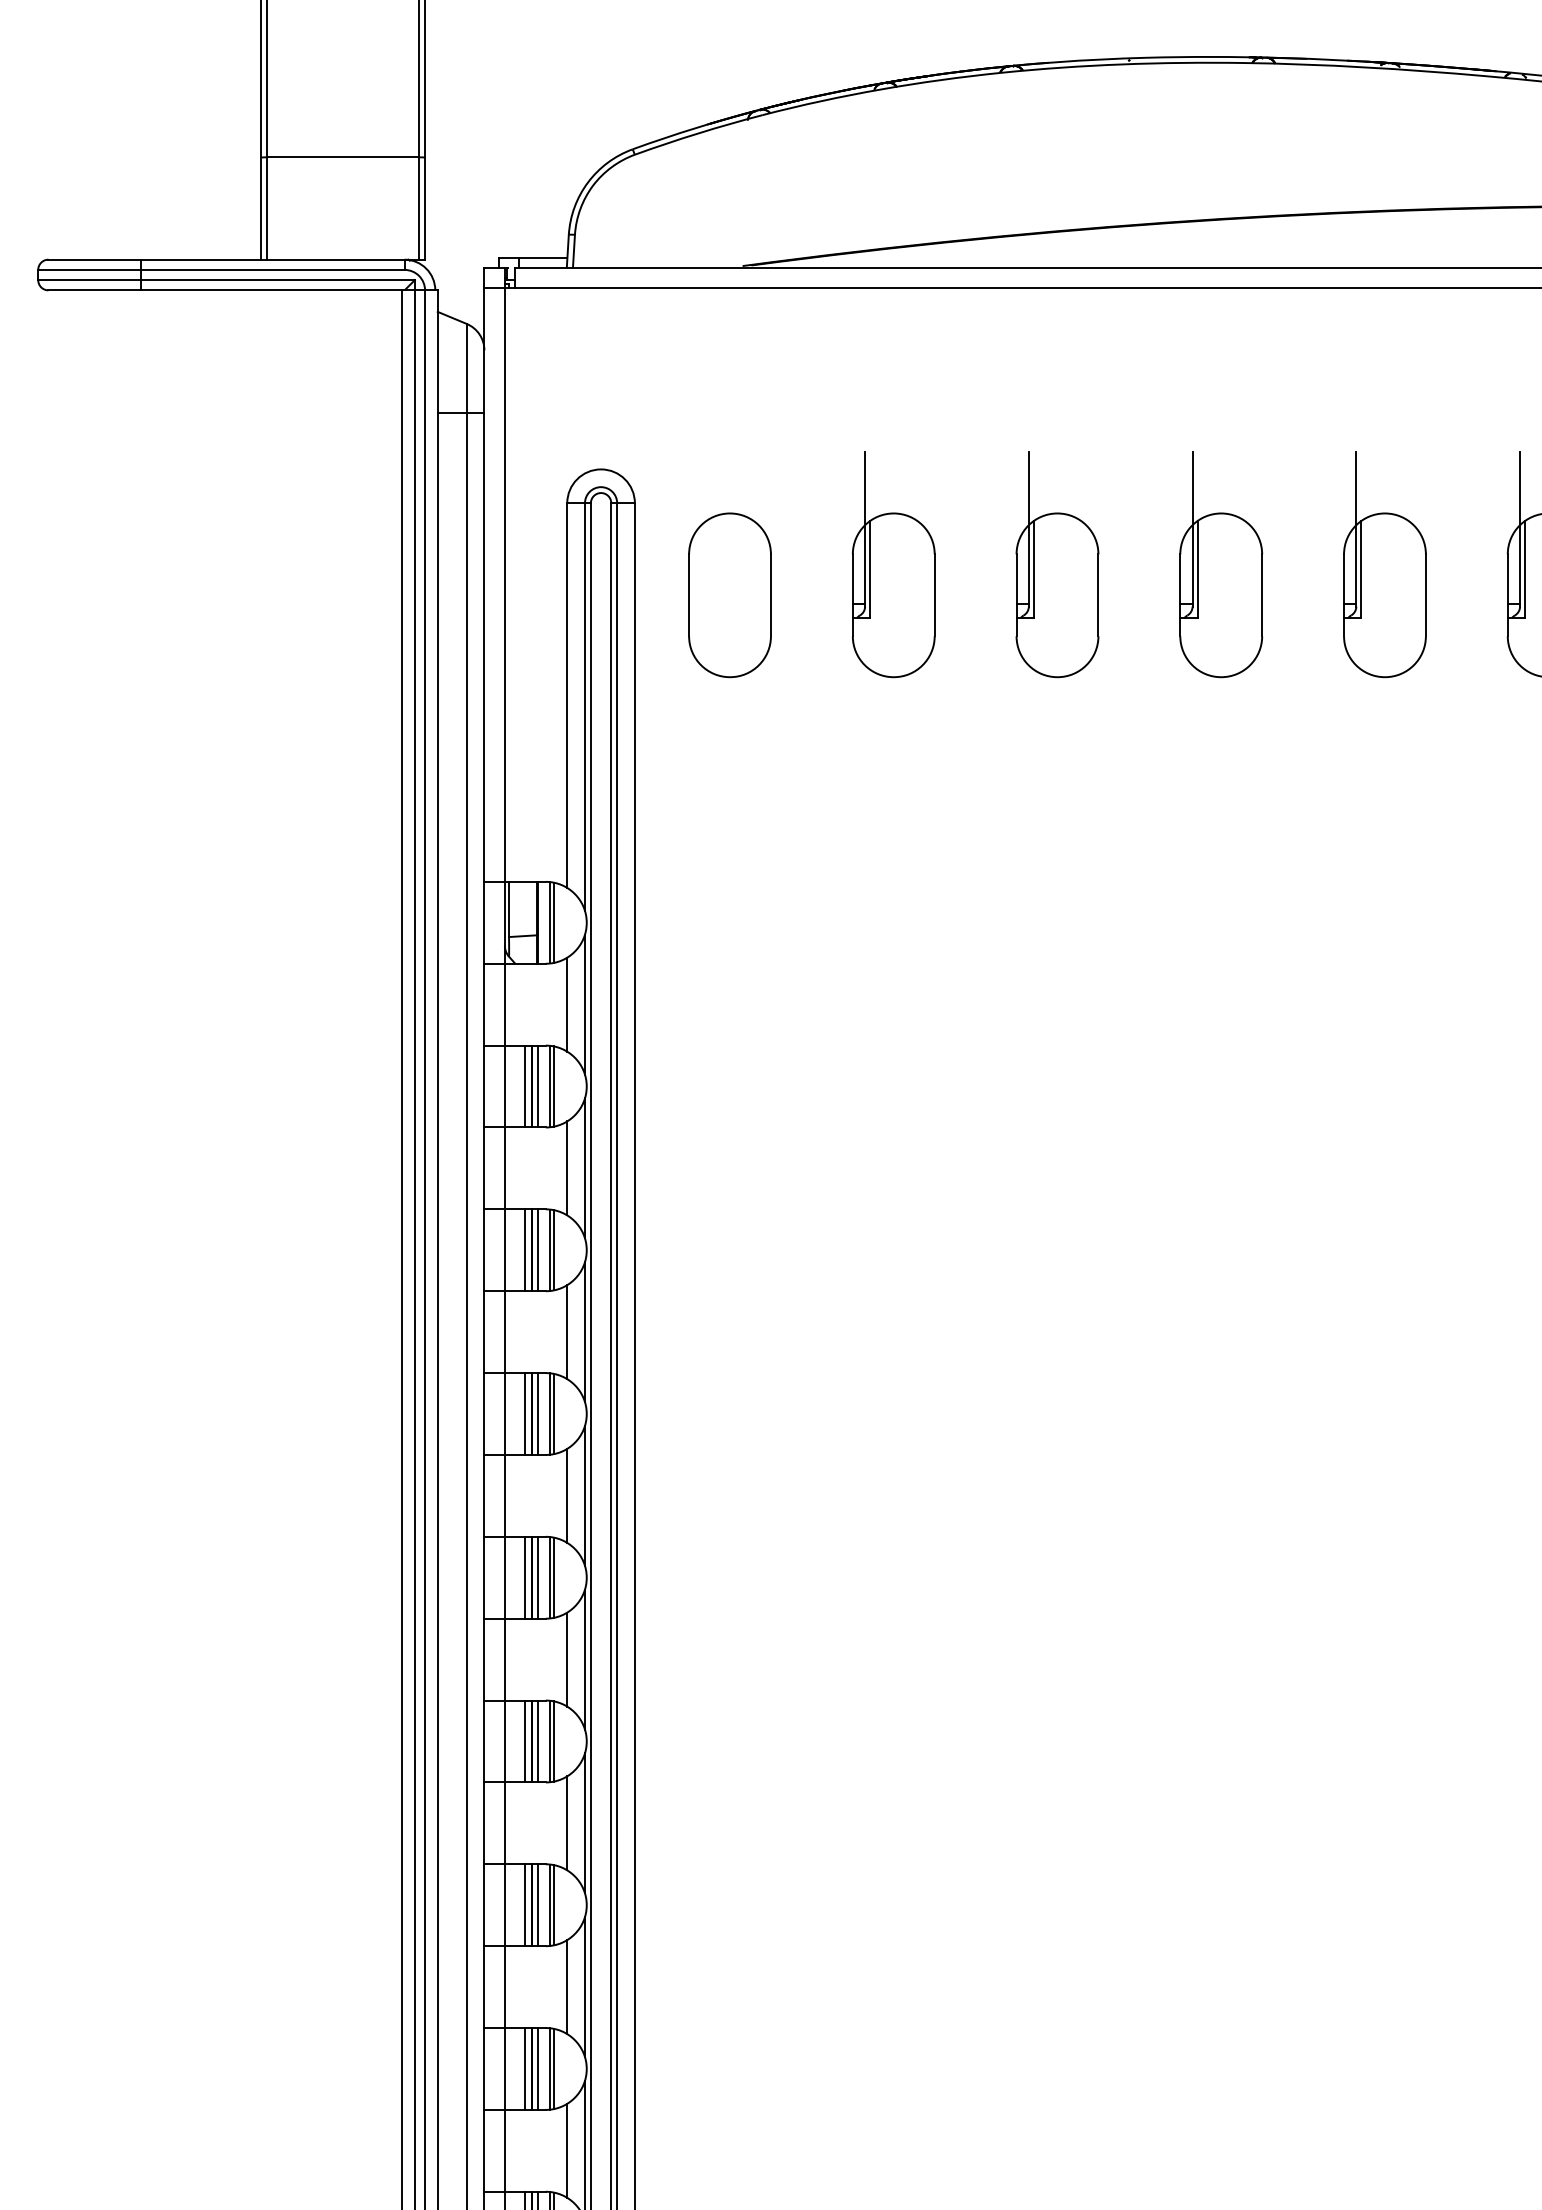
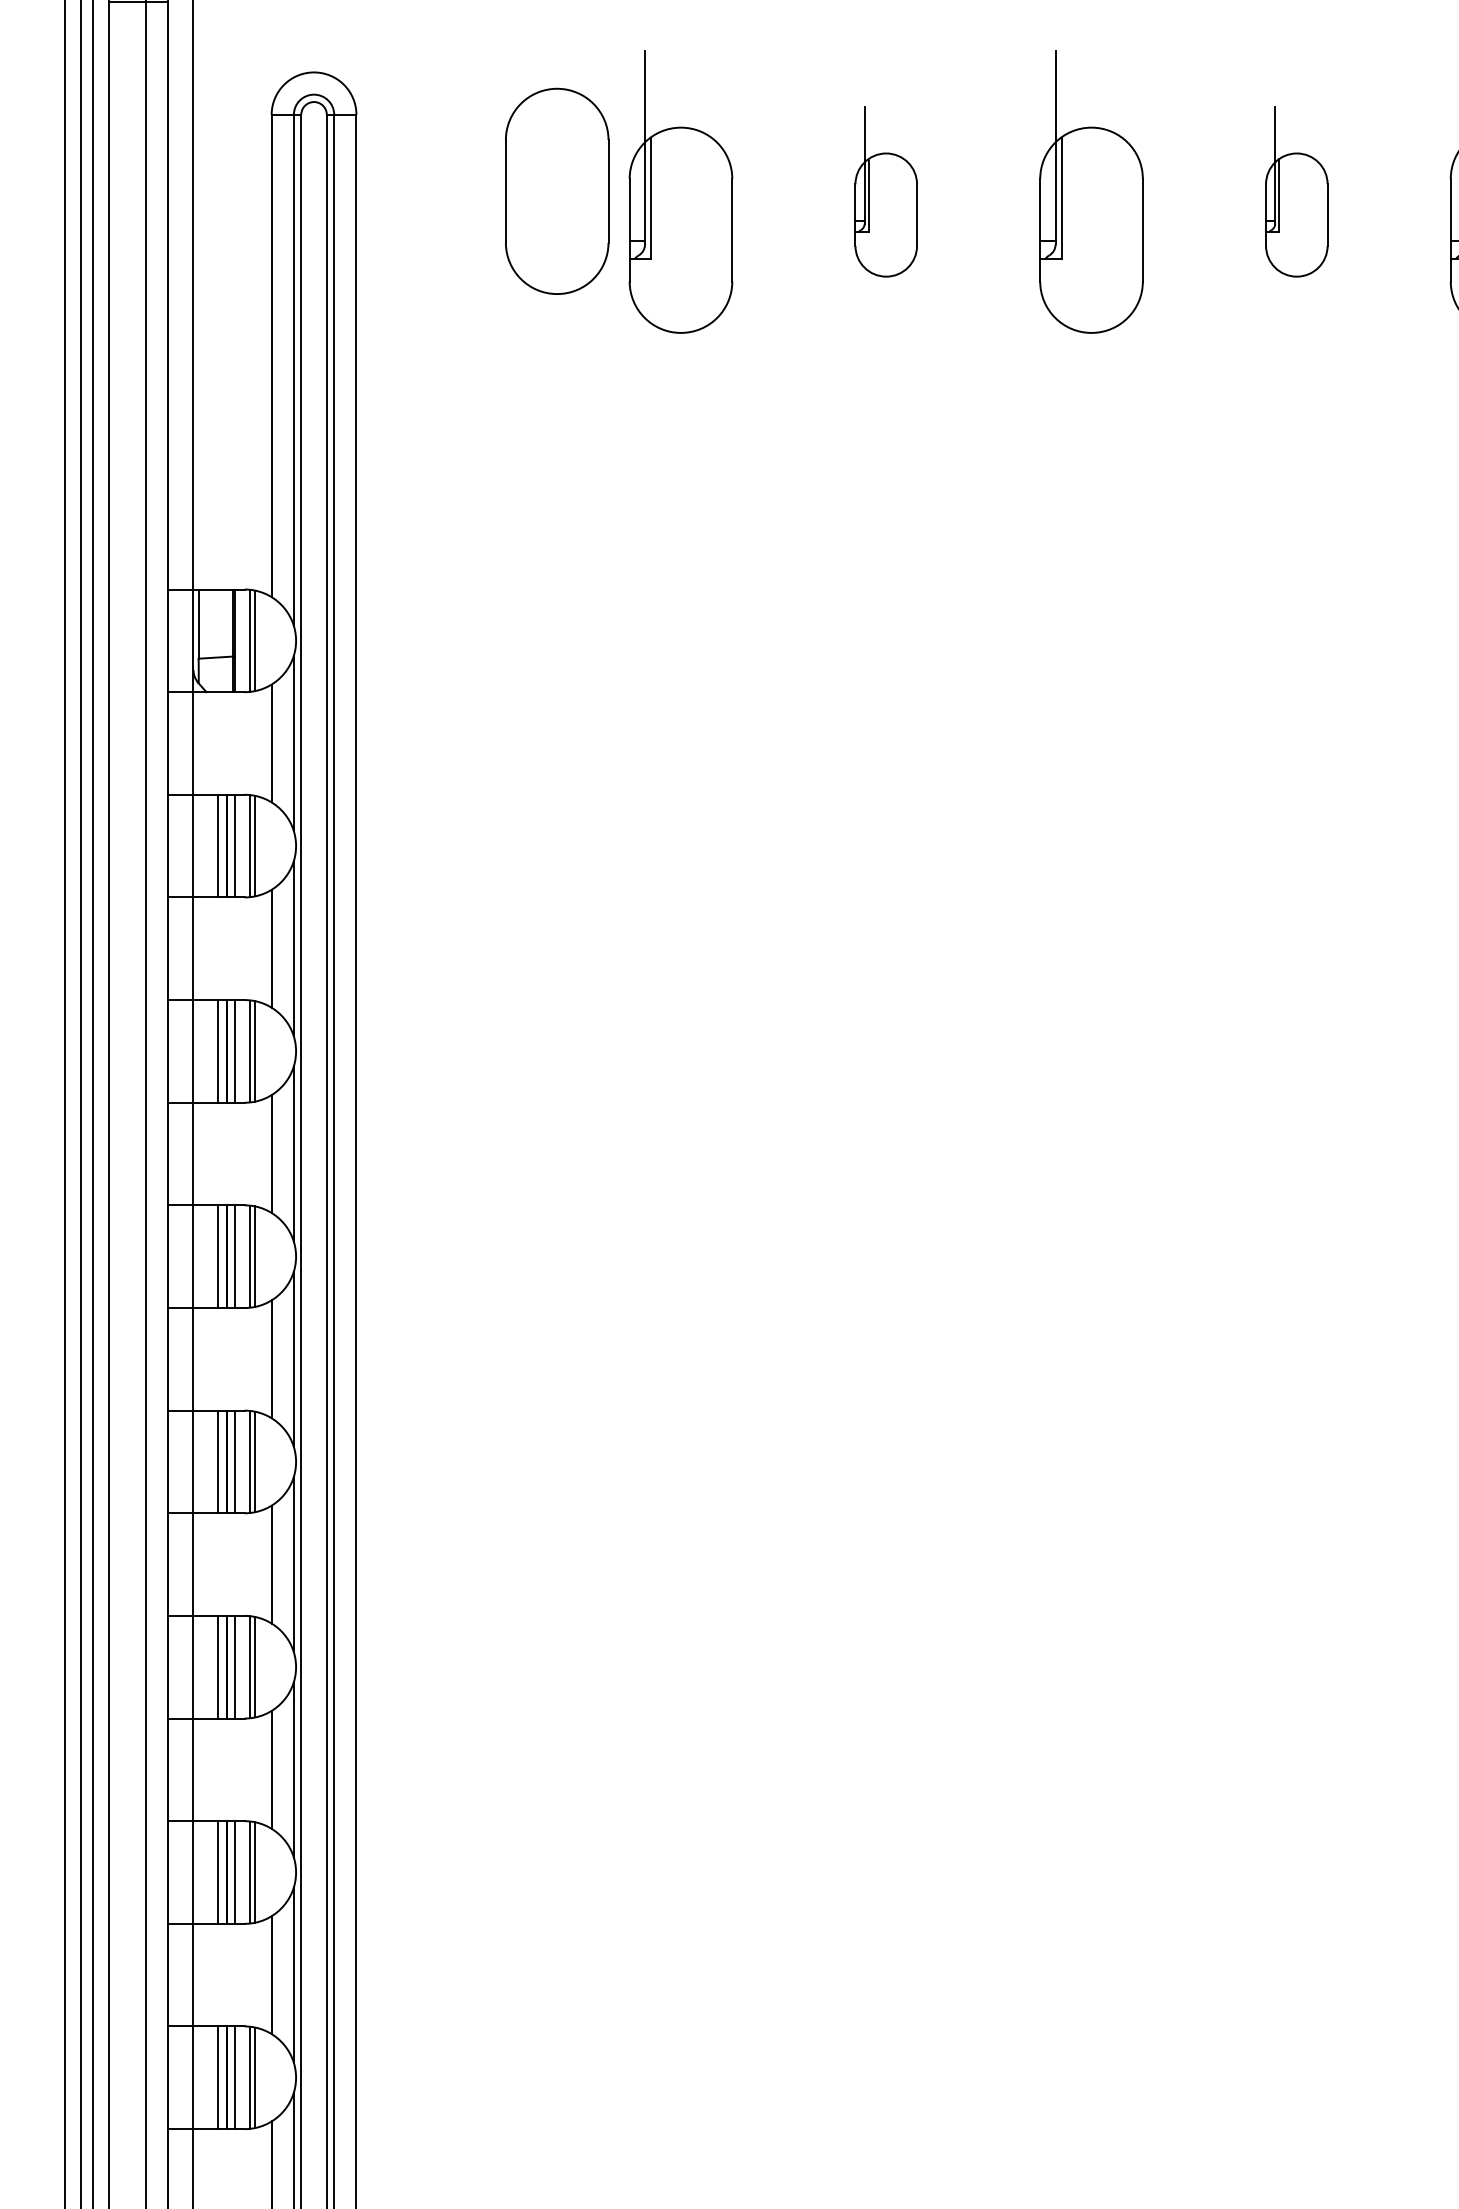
part: (1057, 564) -> (886, 191), size x0.6
part: (1384, 564) -> (1296, 191), size x0.6
part: (729, 595) -> (556, 191), moved

